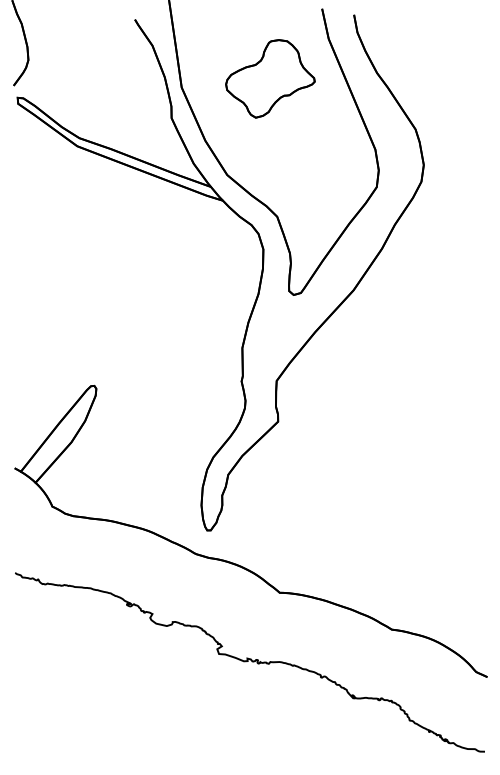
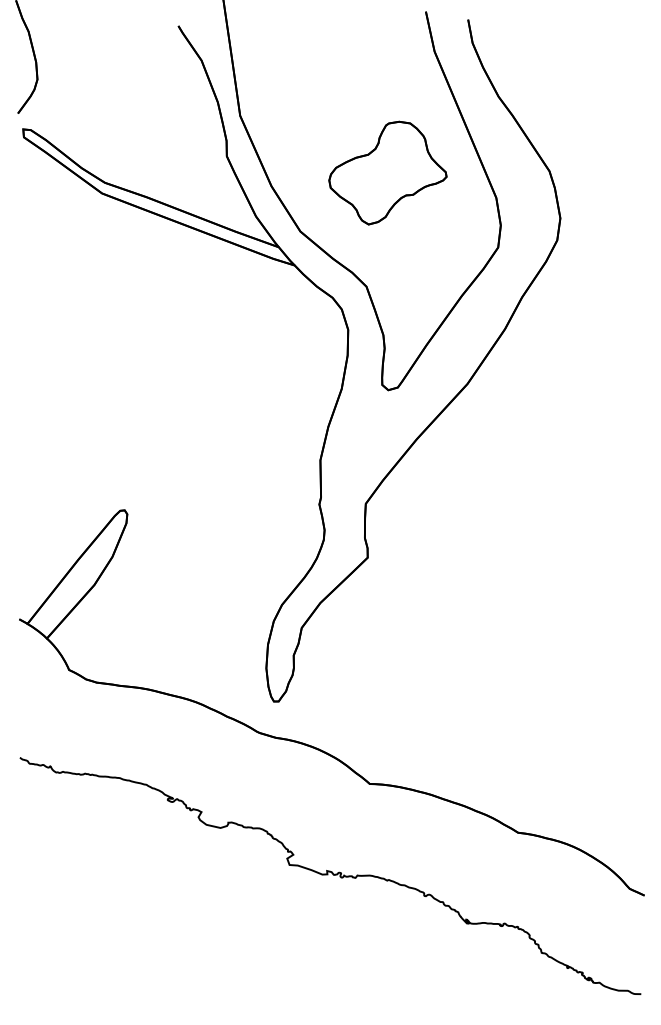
part: (270, 78) -> (388, 172), moved

